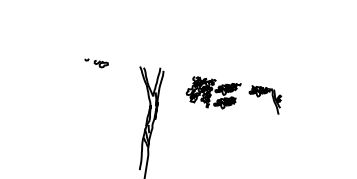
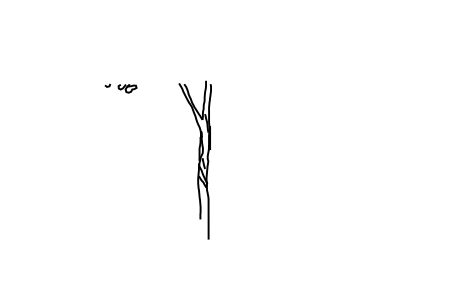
part: (233, 96) -> (308, 103), removed

